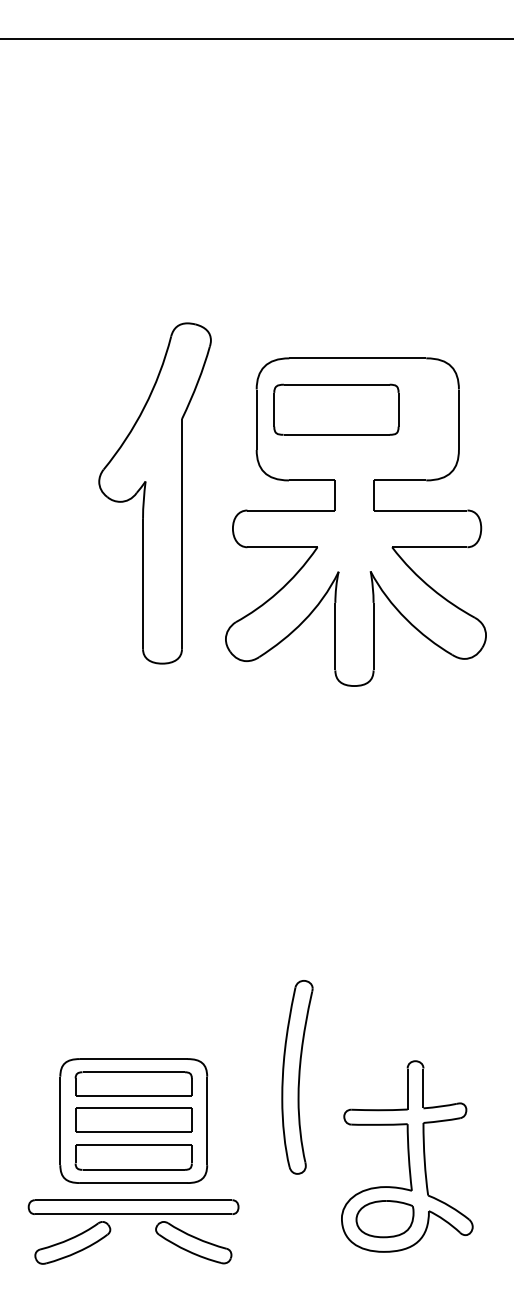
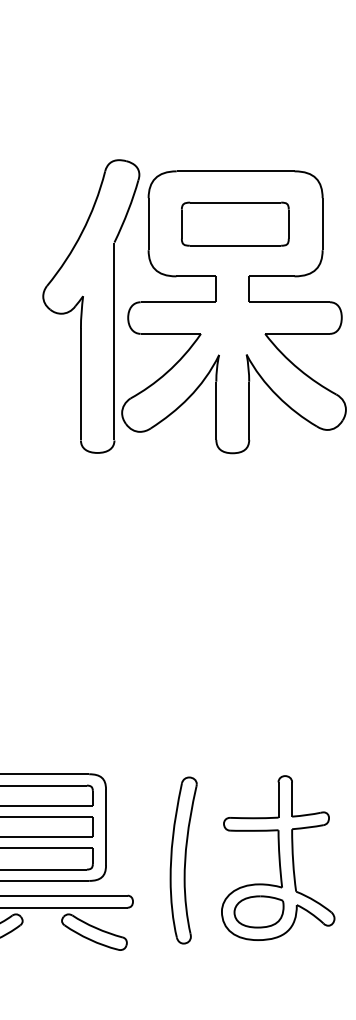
part: (336, 409) -> (235, 223), moved
part: (154, 493) -> (90, 306), moved
part: (297, 1077) -> (183, 860), moved

